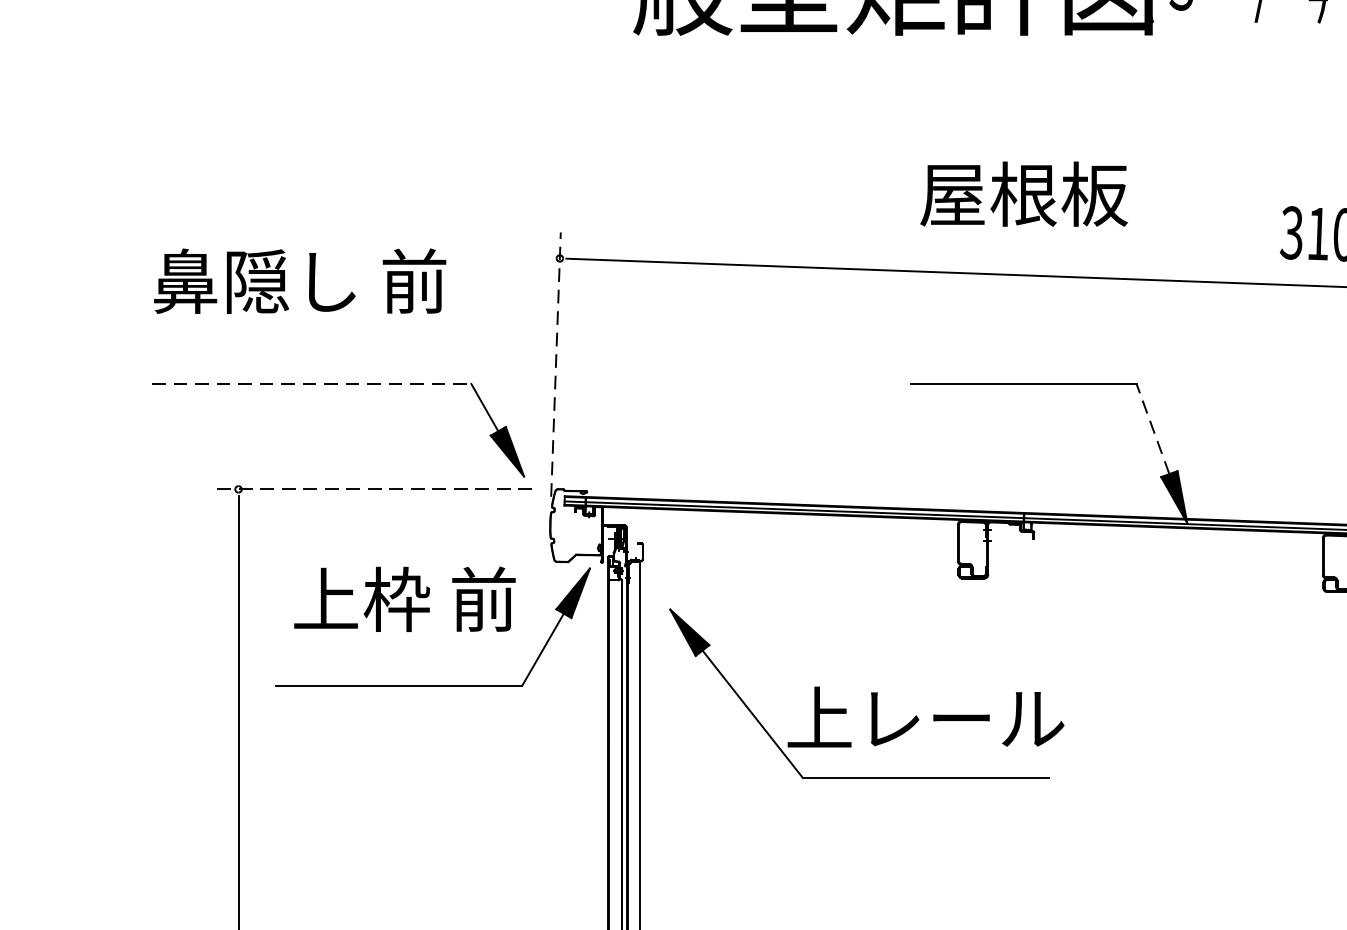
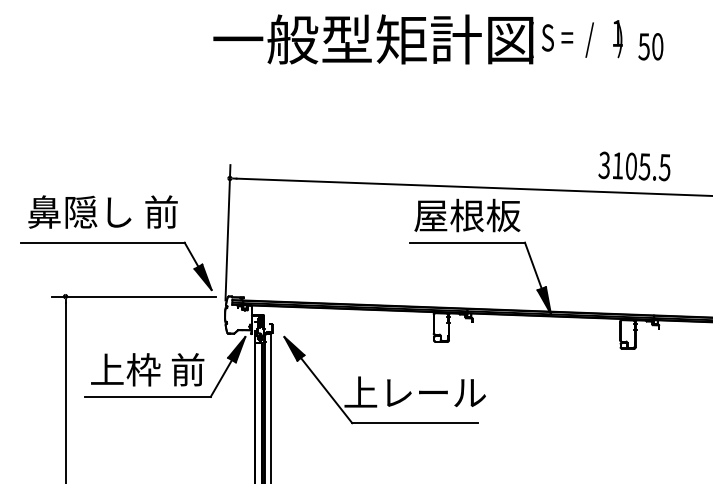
text: (1024, 194) -> (467, 215), moved
text: (299, 280) -> (102, 211), moved
line: (555, 364) -> (227, 232), dashed -> solid
line: (312, 383) -> (103, 242), dashed -> solid
line: (1153, 428) -> (533, 265), dashed -> solid
line: (371, 489) -> (133, 296), dashed -> solid
text: (404, 598) -> (147, 369), moved
part: (865, 692) -> (384, 379), moved

